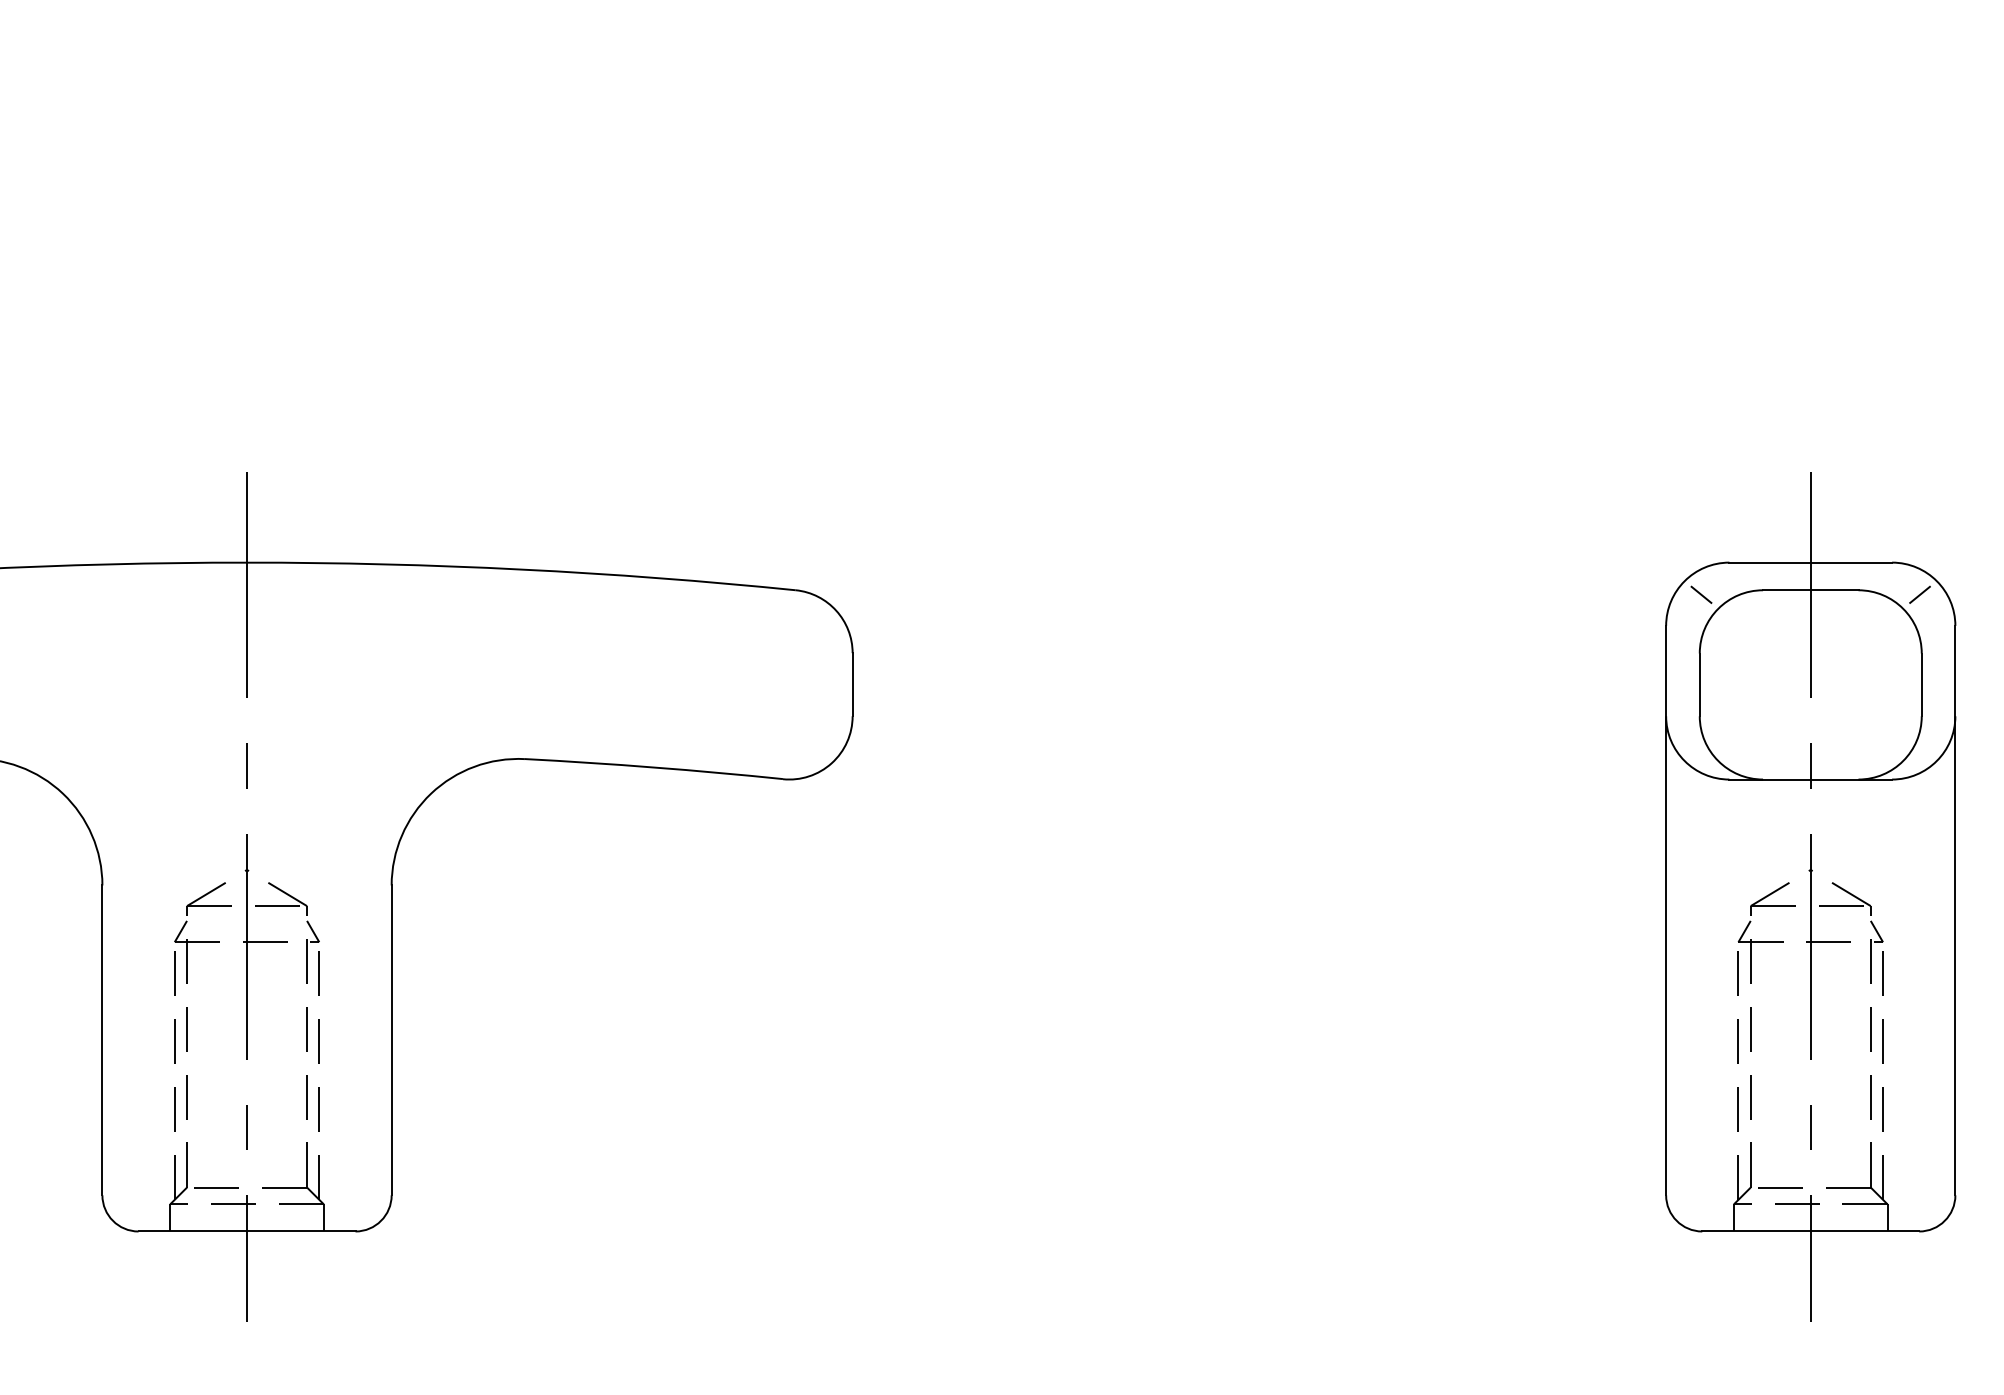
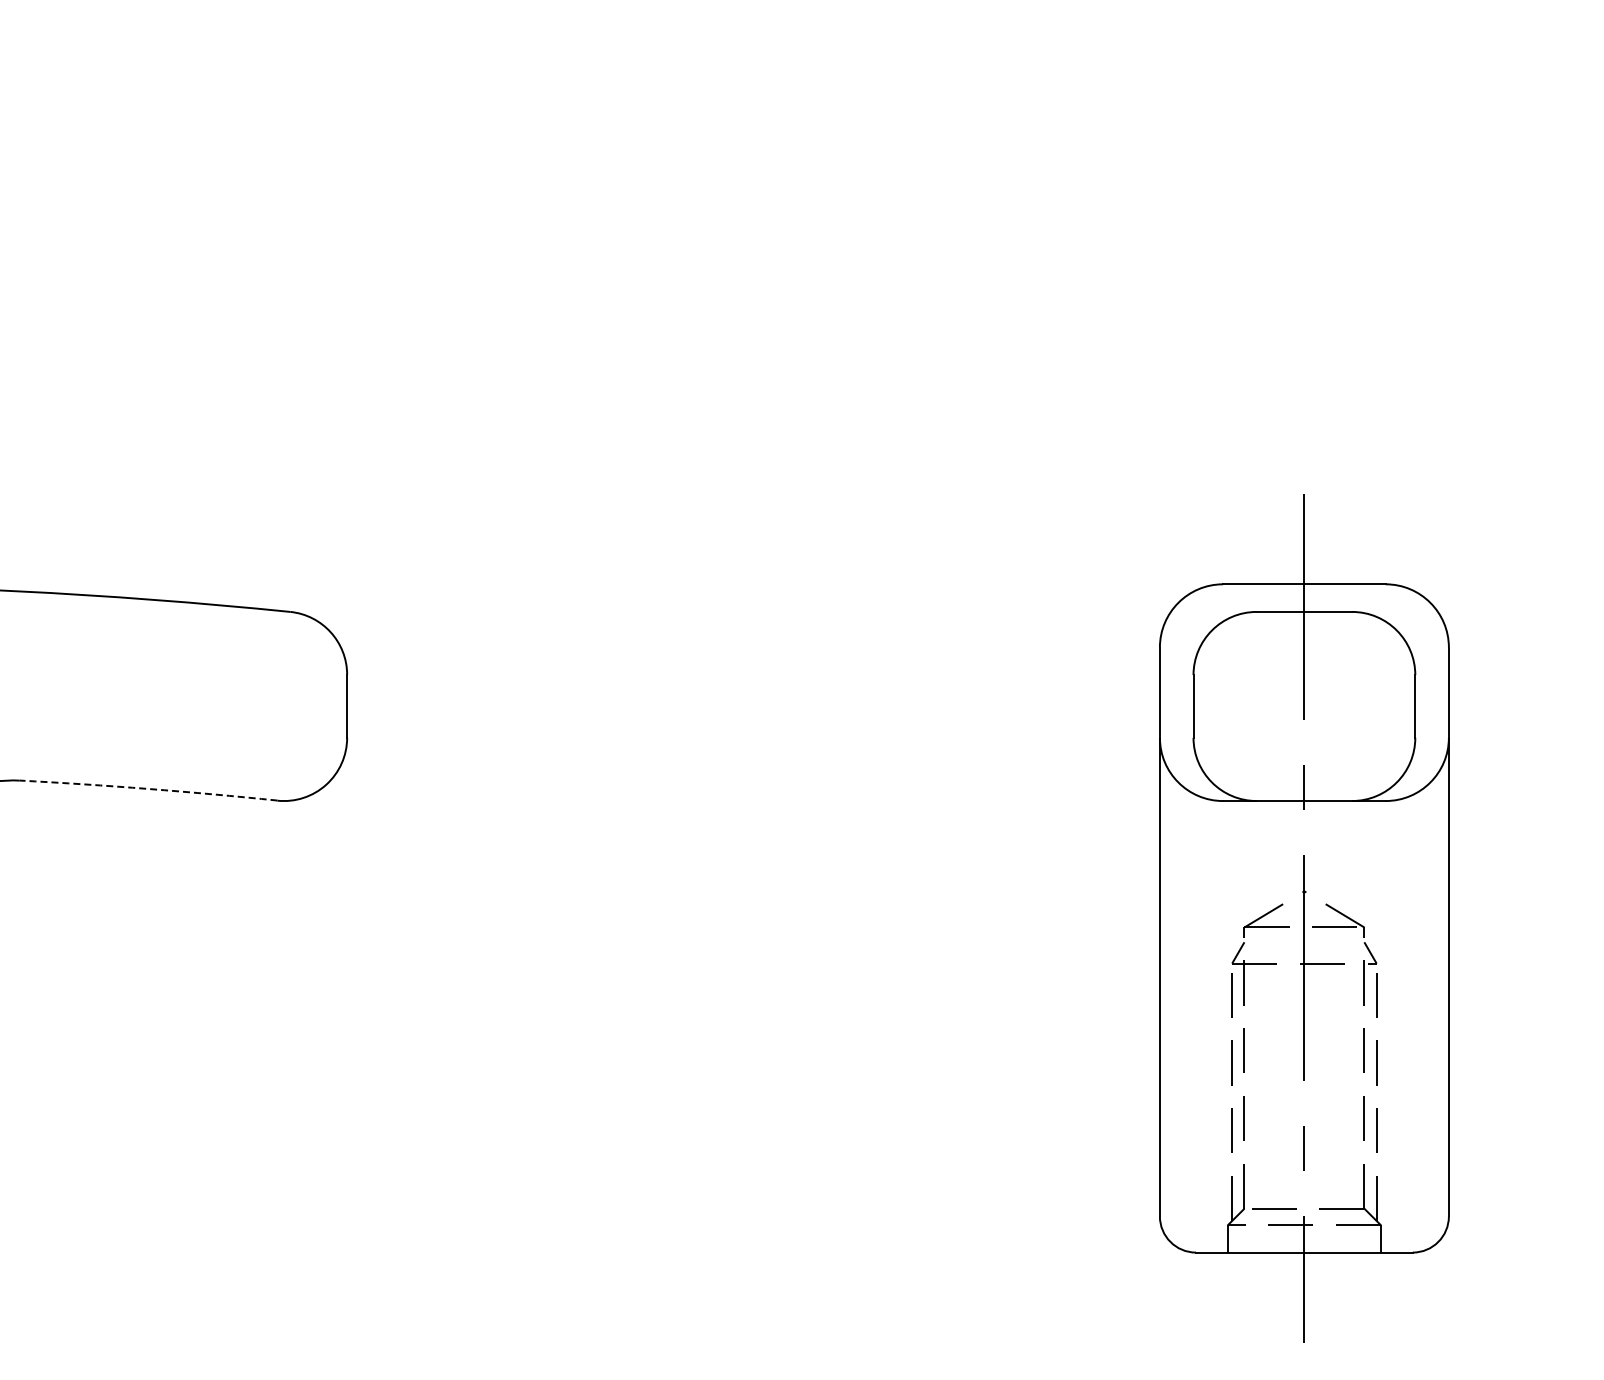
line: (1701, 594) -> (1195, 616), removed
line: (1919, 594) -> (1413, 616), removed
arc: (654, 767) -> (149, 789), solid -> dashed

